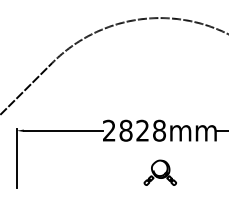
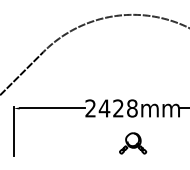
text: (125, 130) -> (104, 108), 2828mm -> 2428mm

